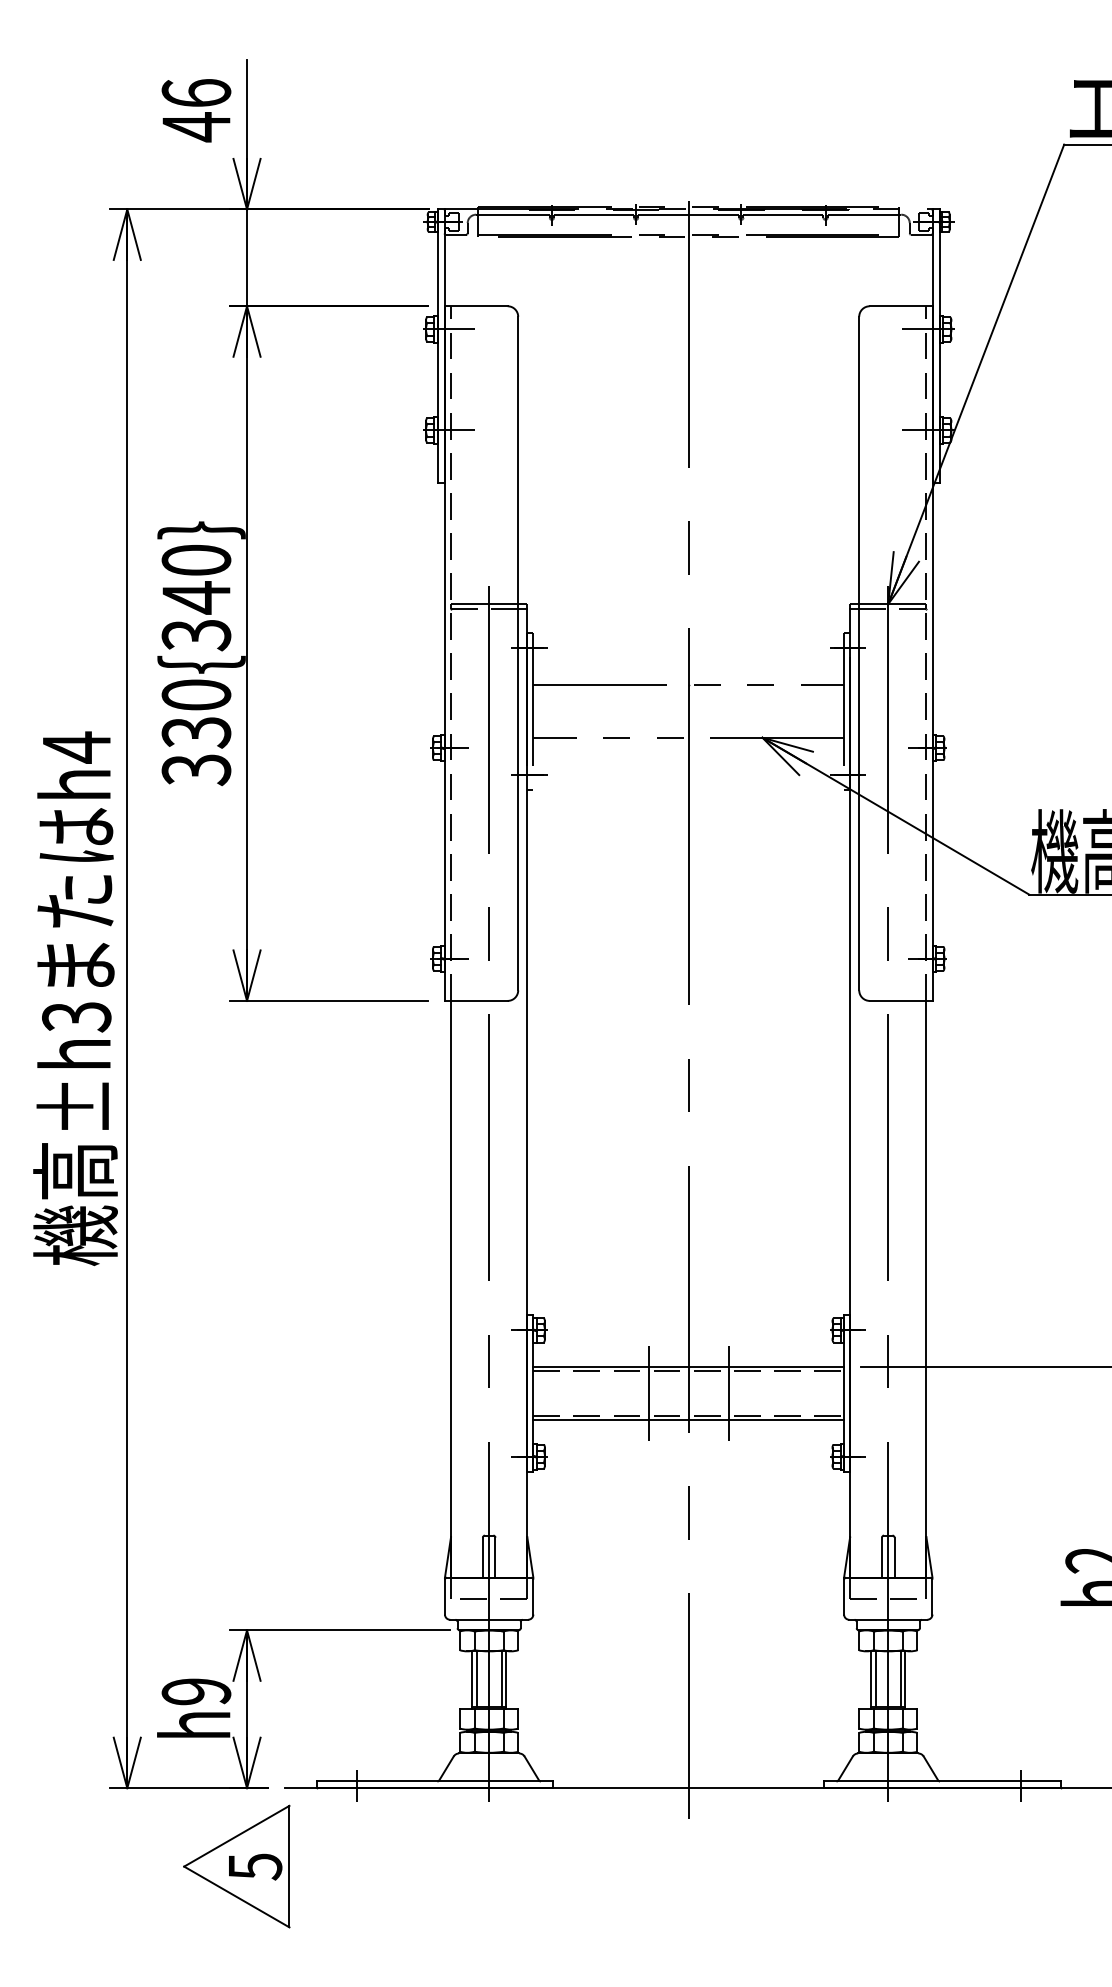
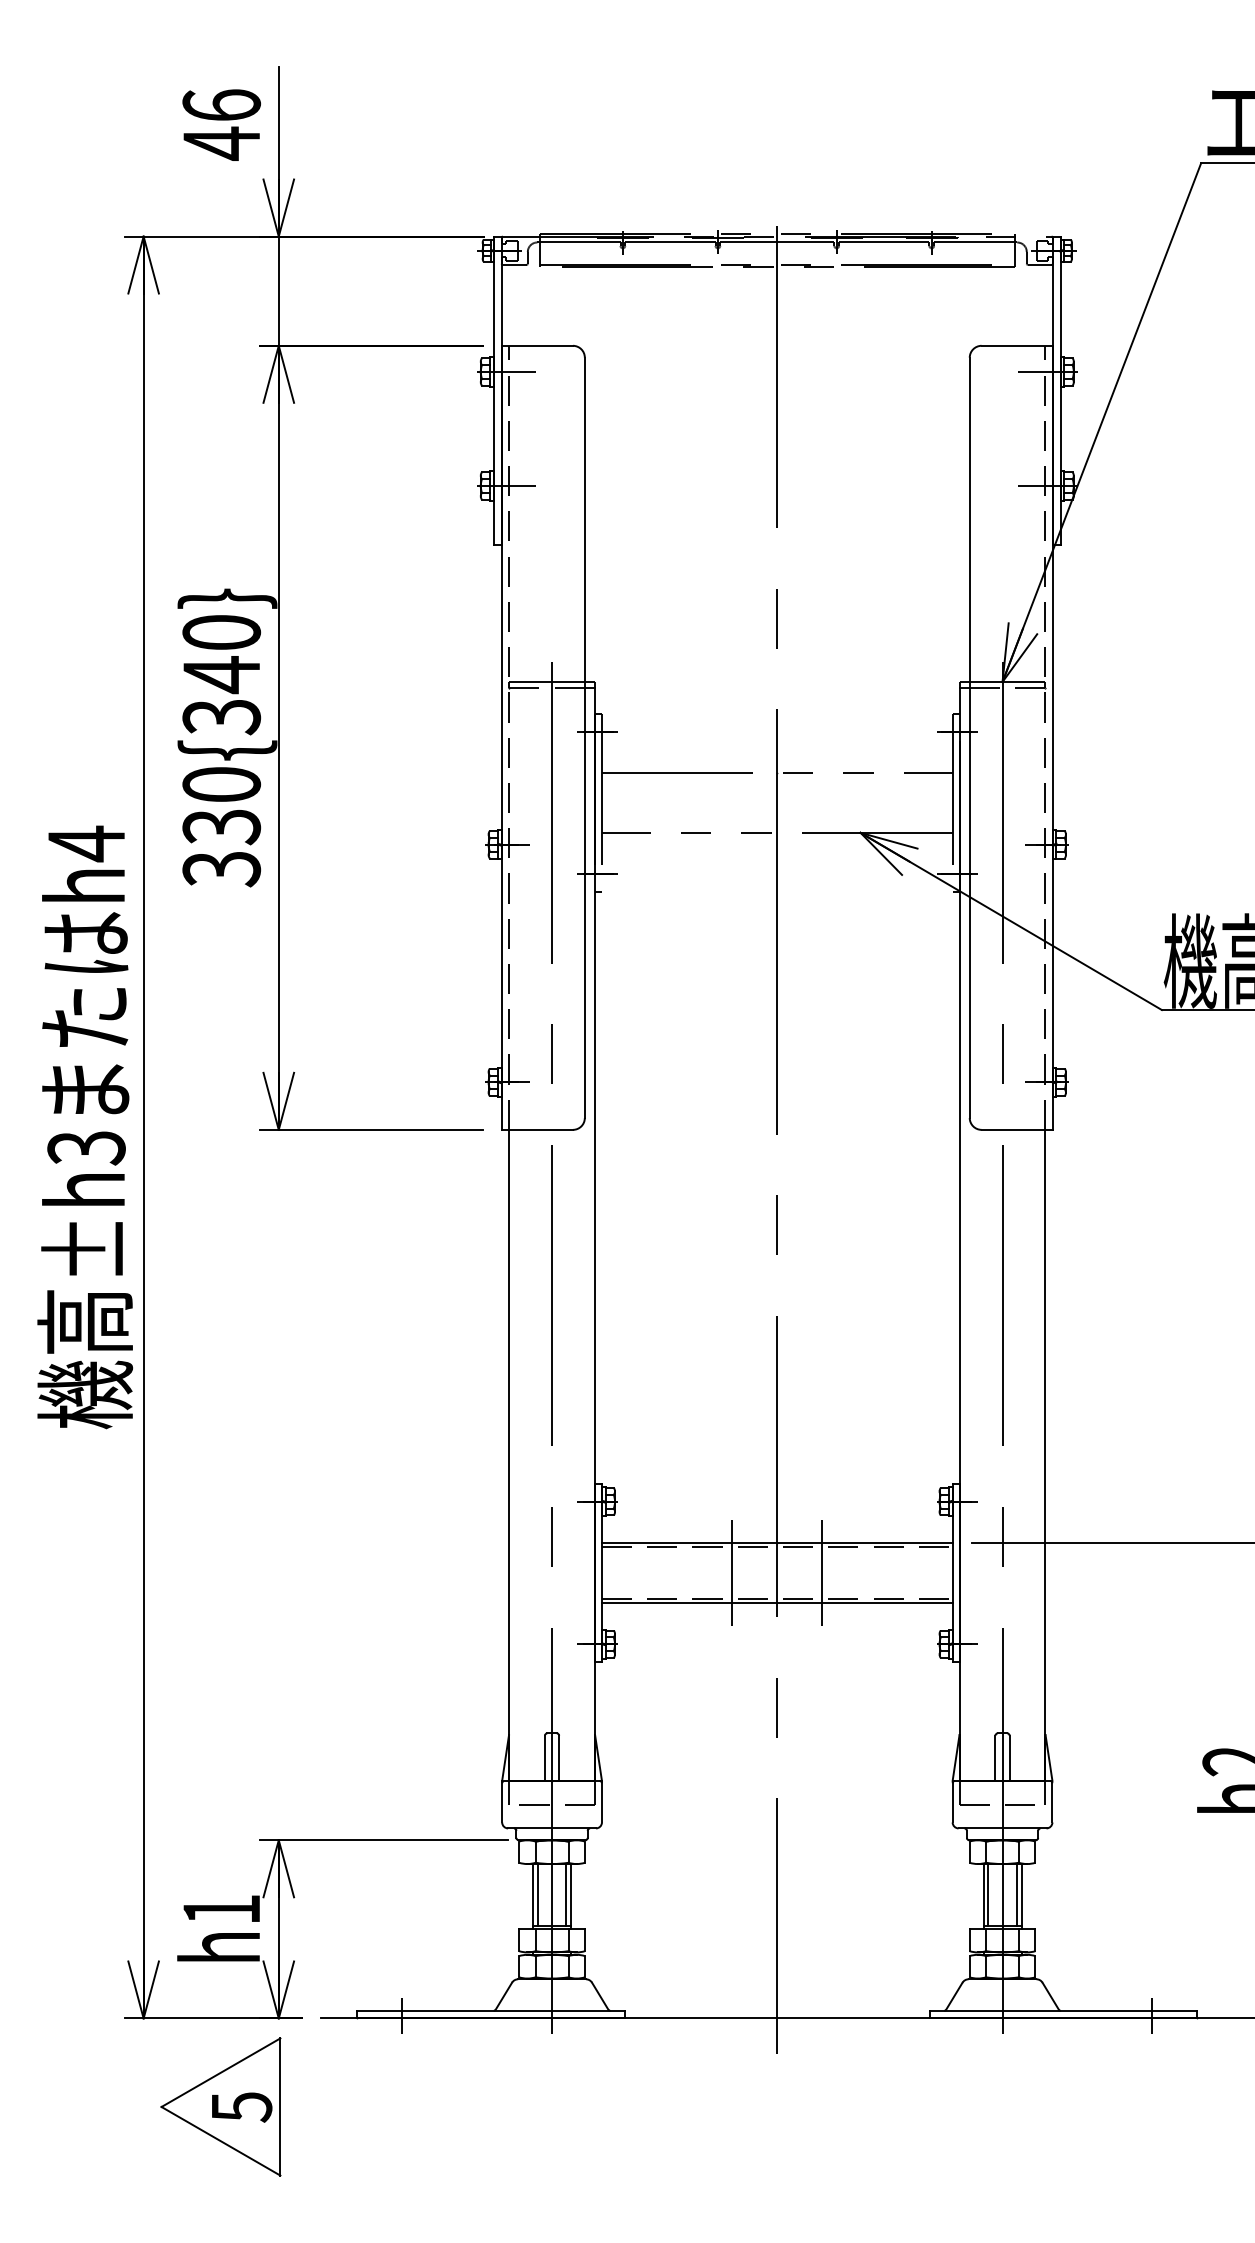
text: (196, 1691) -> (221, 1909), h9 -> h1
part: (236, 1866) -> (220, 2106), moved

